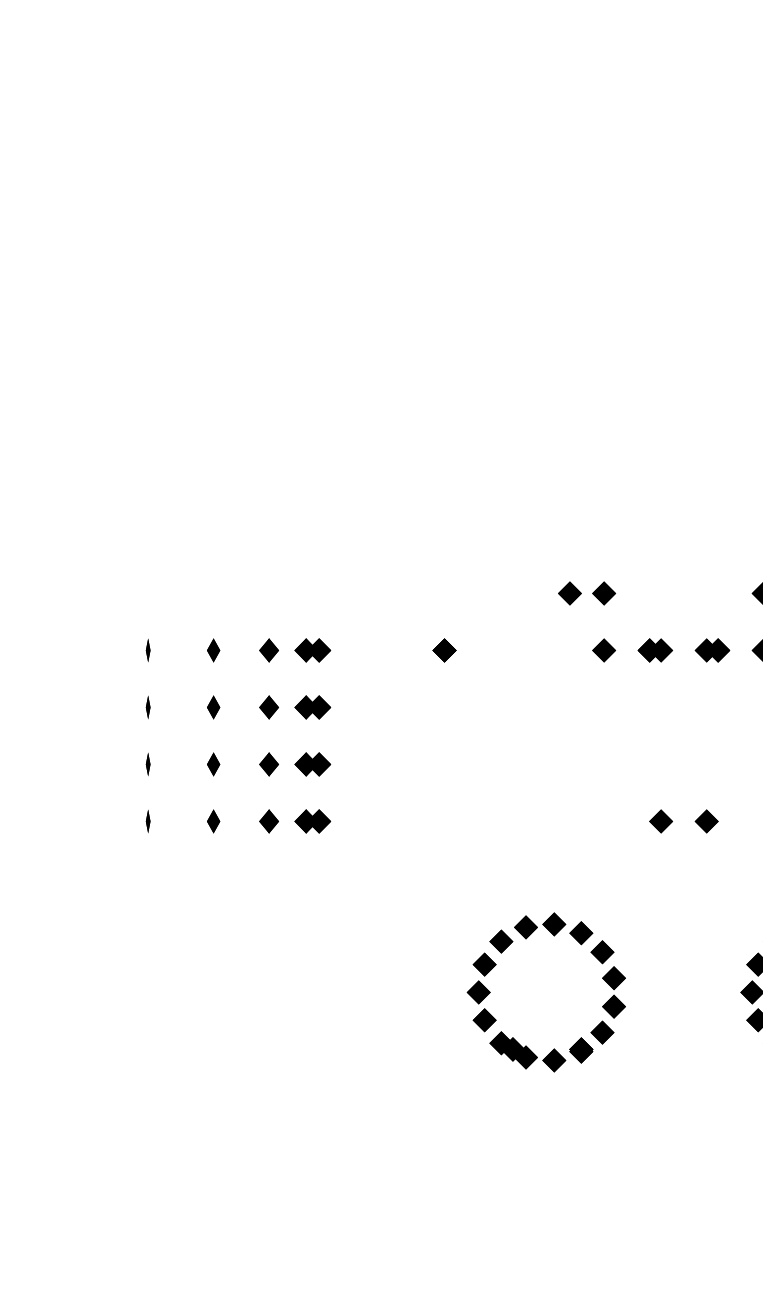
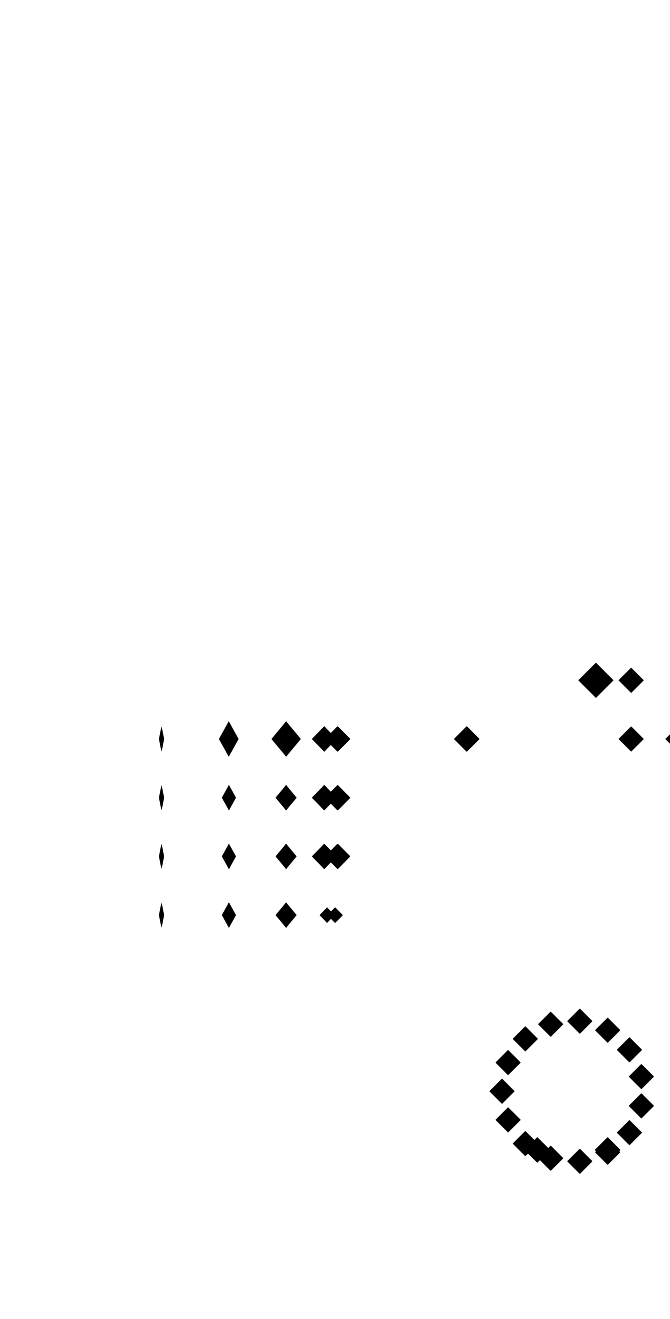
part: (569, 593) -> (595, 680), size x1.4
part: (213, 650) -> (228, 739), size x1.4
part: (268, 650) -> (285, 739), size x1.4
part: (312, 821) -> (330, 915), size x0.6

